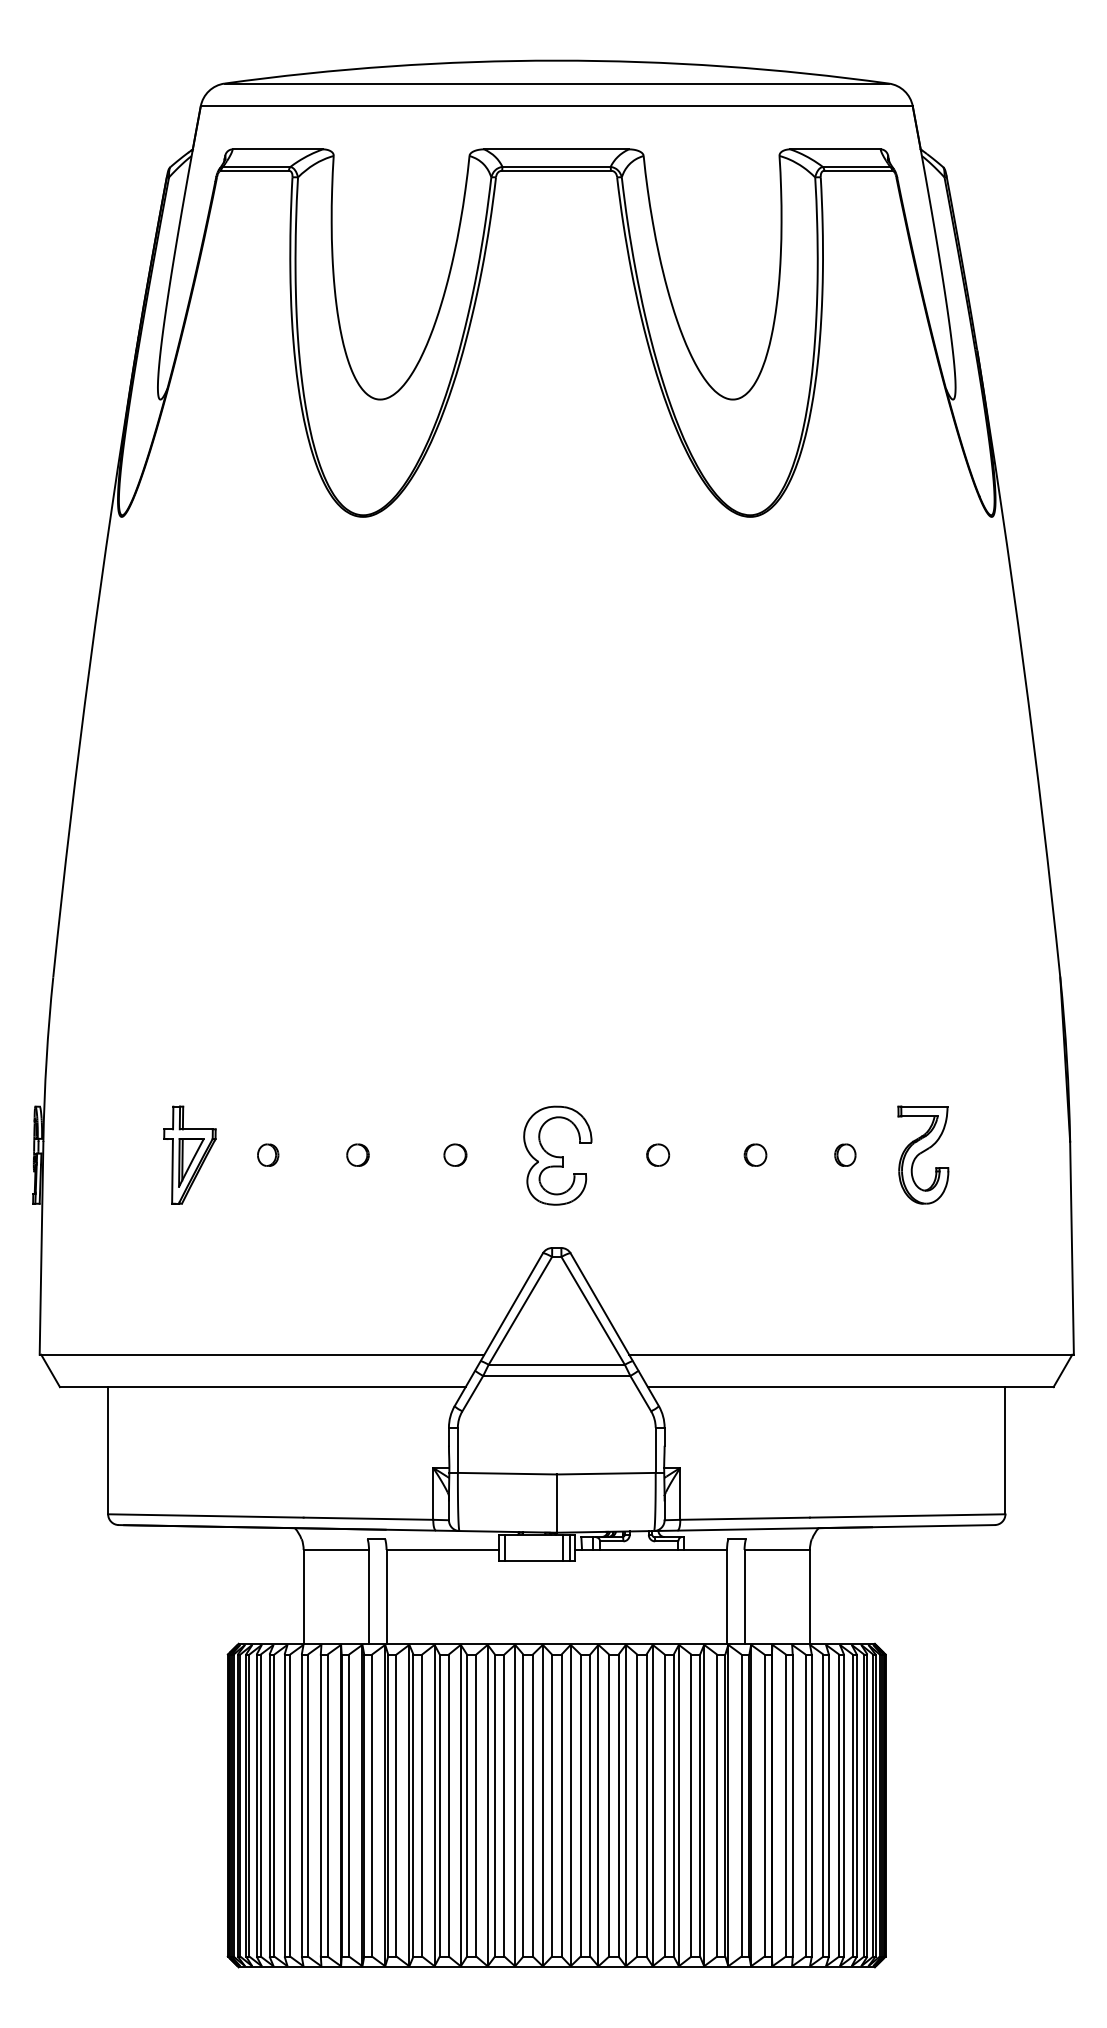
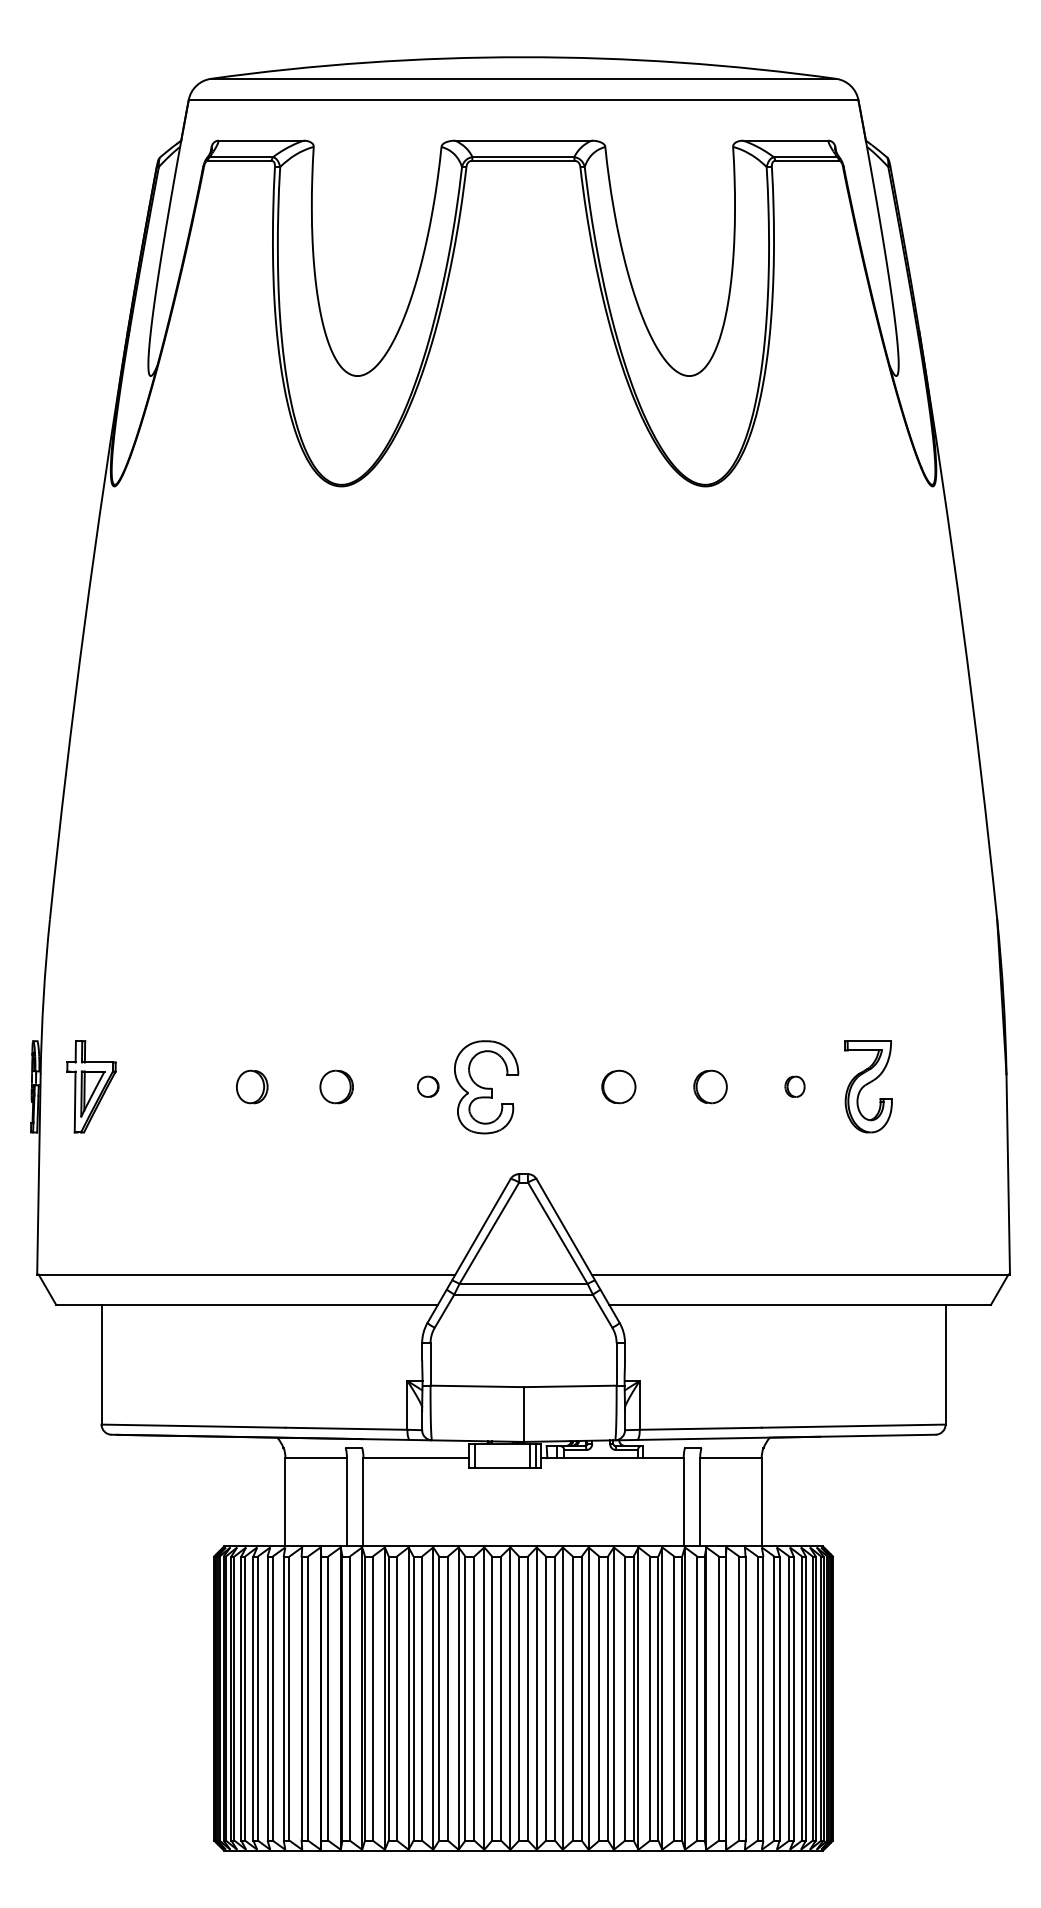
part: (189, 1154) -> (91, 1086), moved
part: (267, 1154) -> (251, 1086), size x1.6
part: (357, 1154) -> (336, 1086), size x1.6
part: (657, 1154) -> (618, 1086), size x1.6
part: (755, 1154) -> (710, 1086), size x1.6
part: (557, 1155) -> (486, 1087), moved

